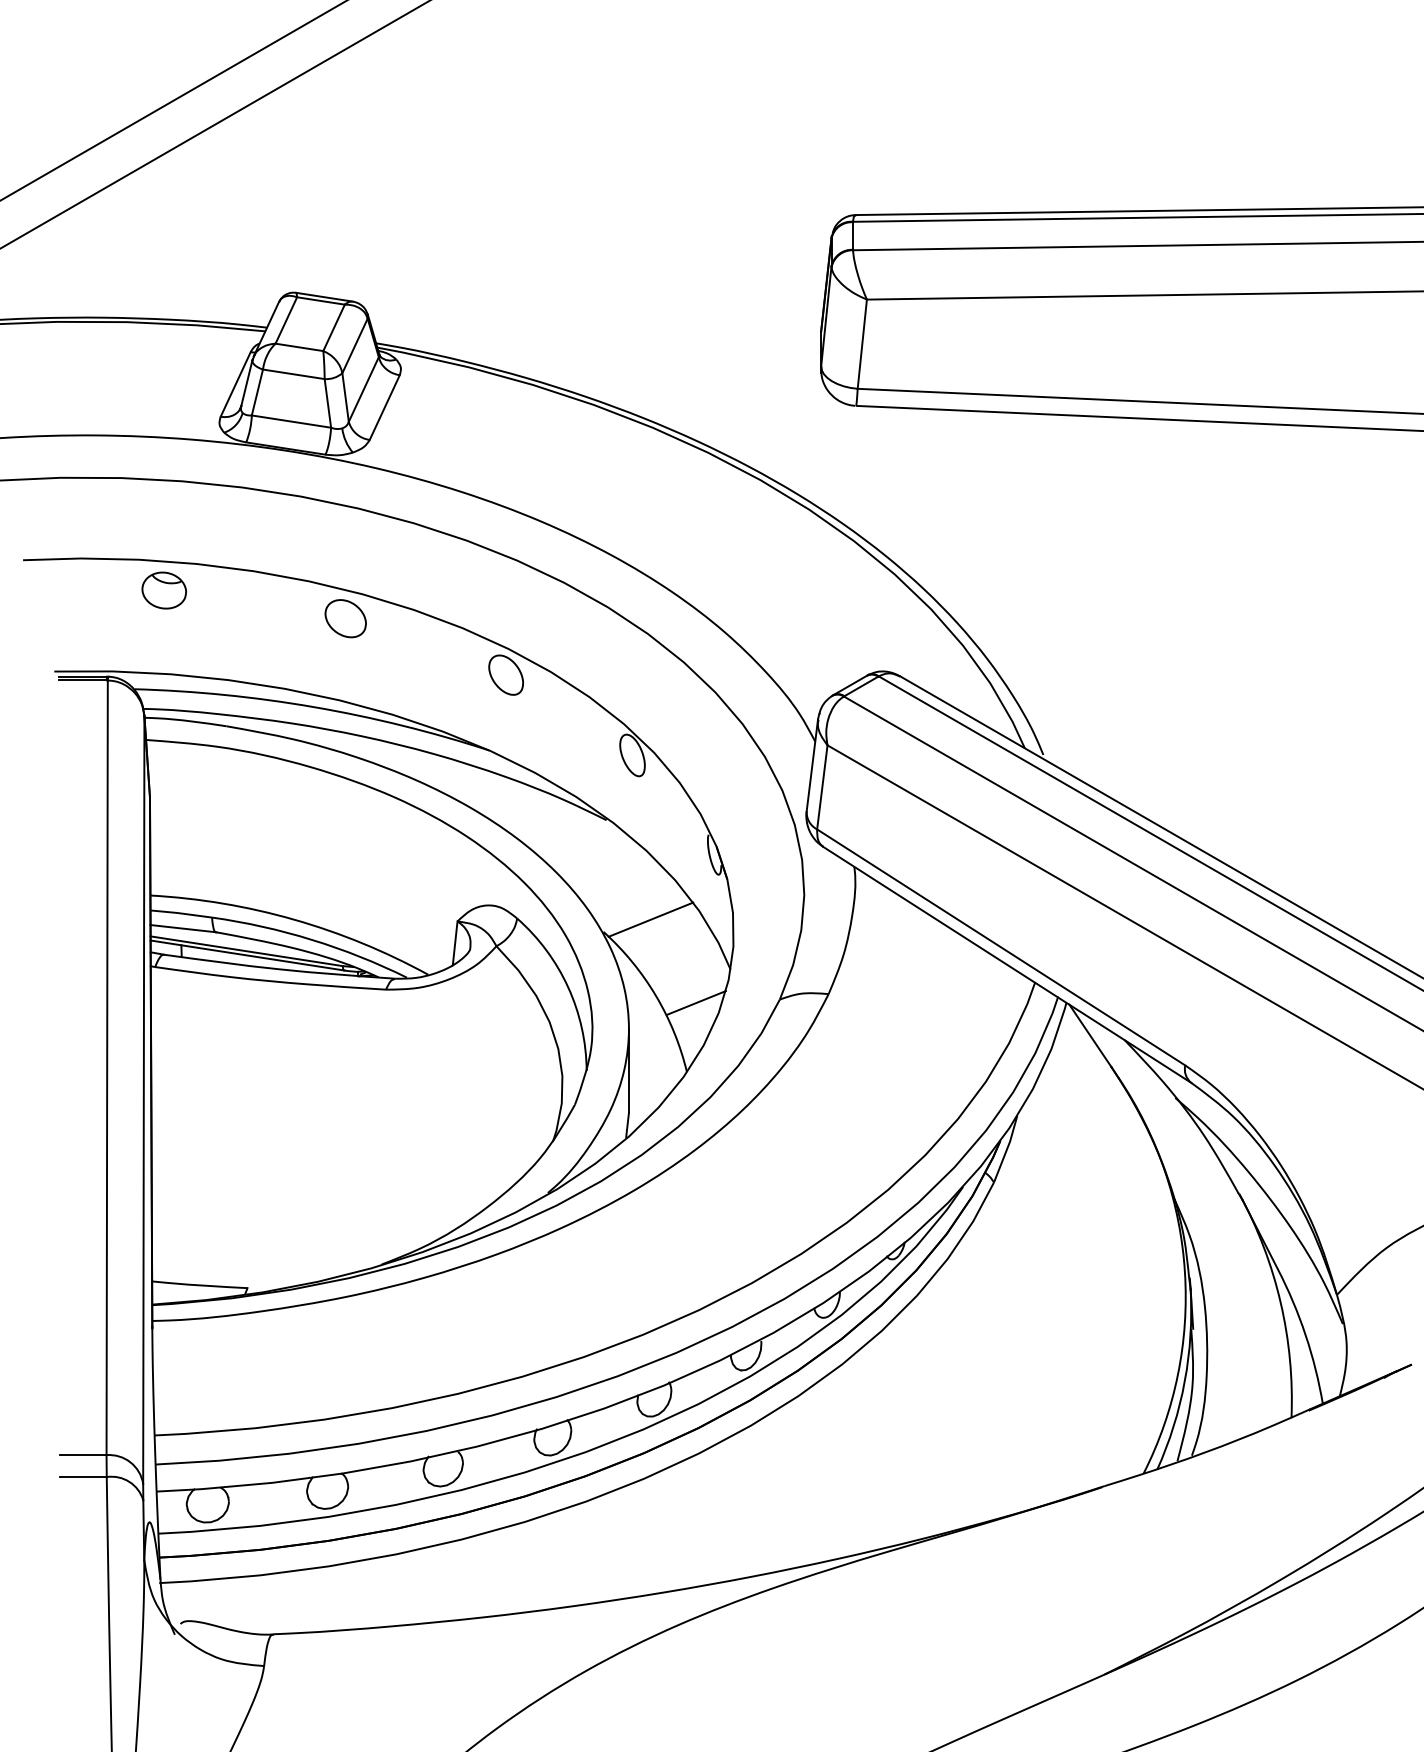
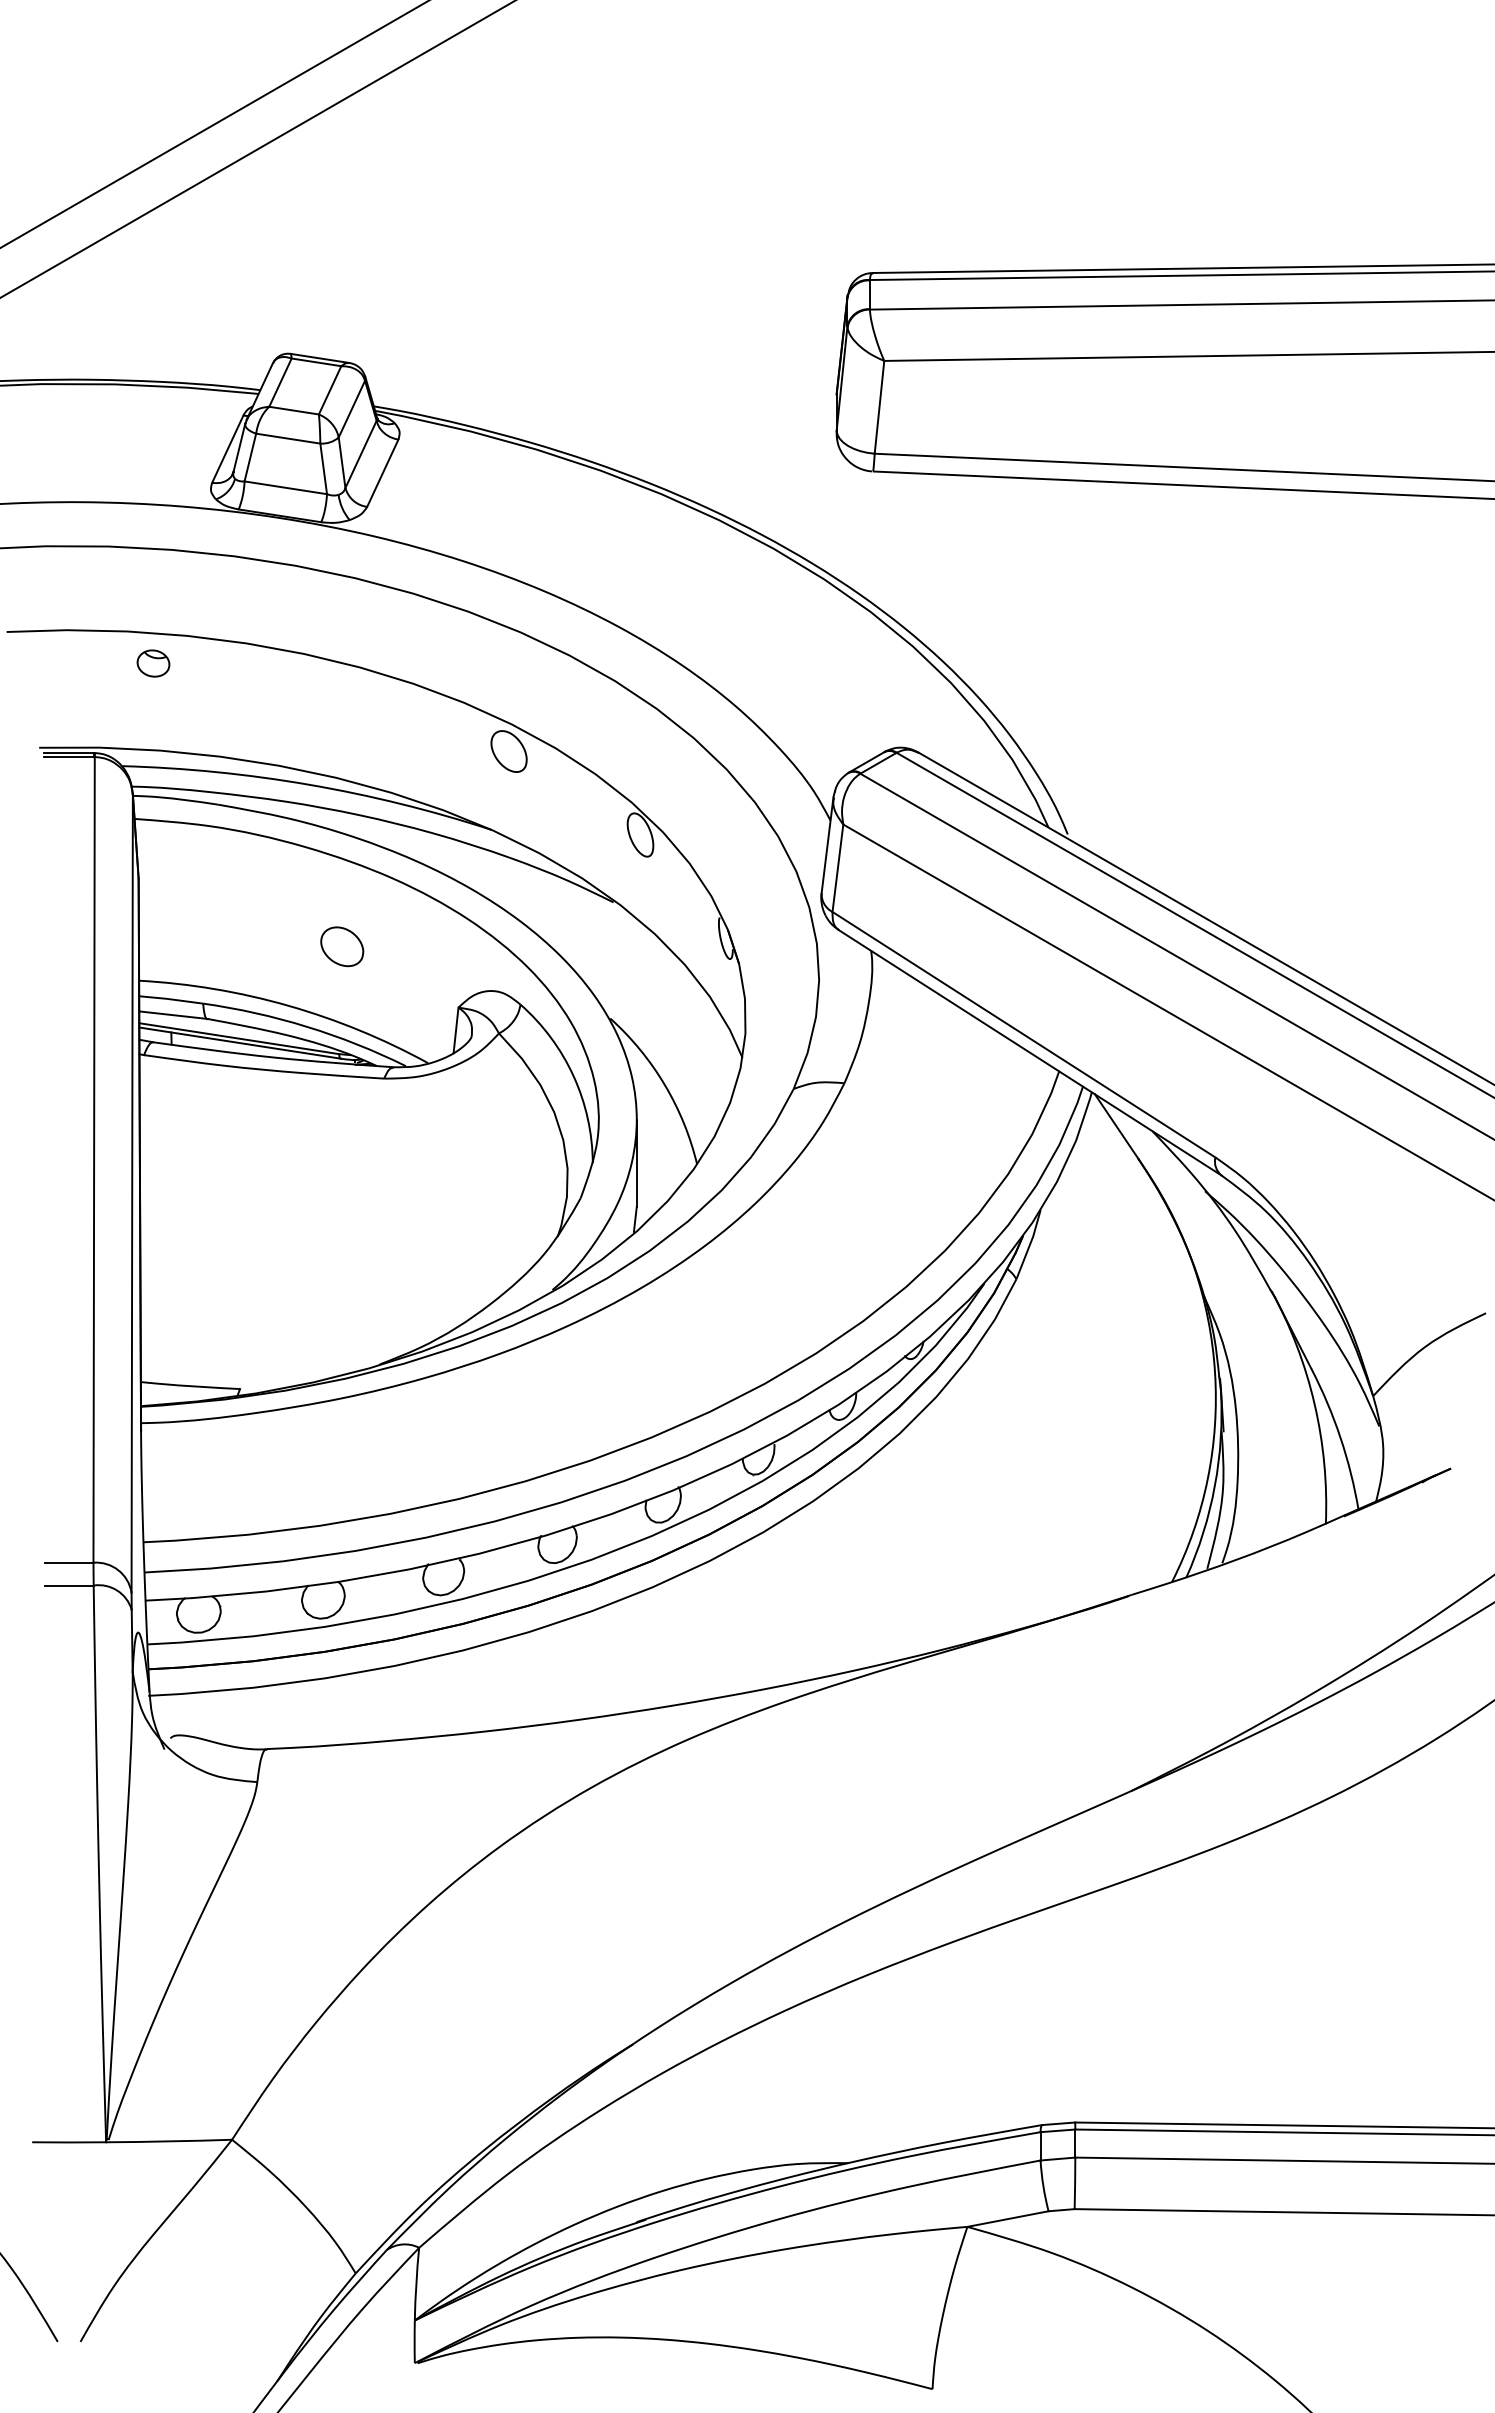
part: (164, 590) -> (153, 663), size x0.7
part: (345, 618) -> (342, 946), moved
line: (650, 919) -> (659, 1005), removed
line: (695, 1003) -> (706, 1092), removed

